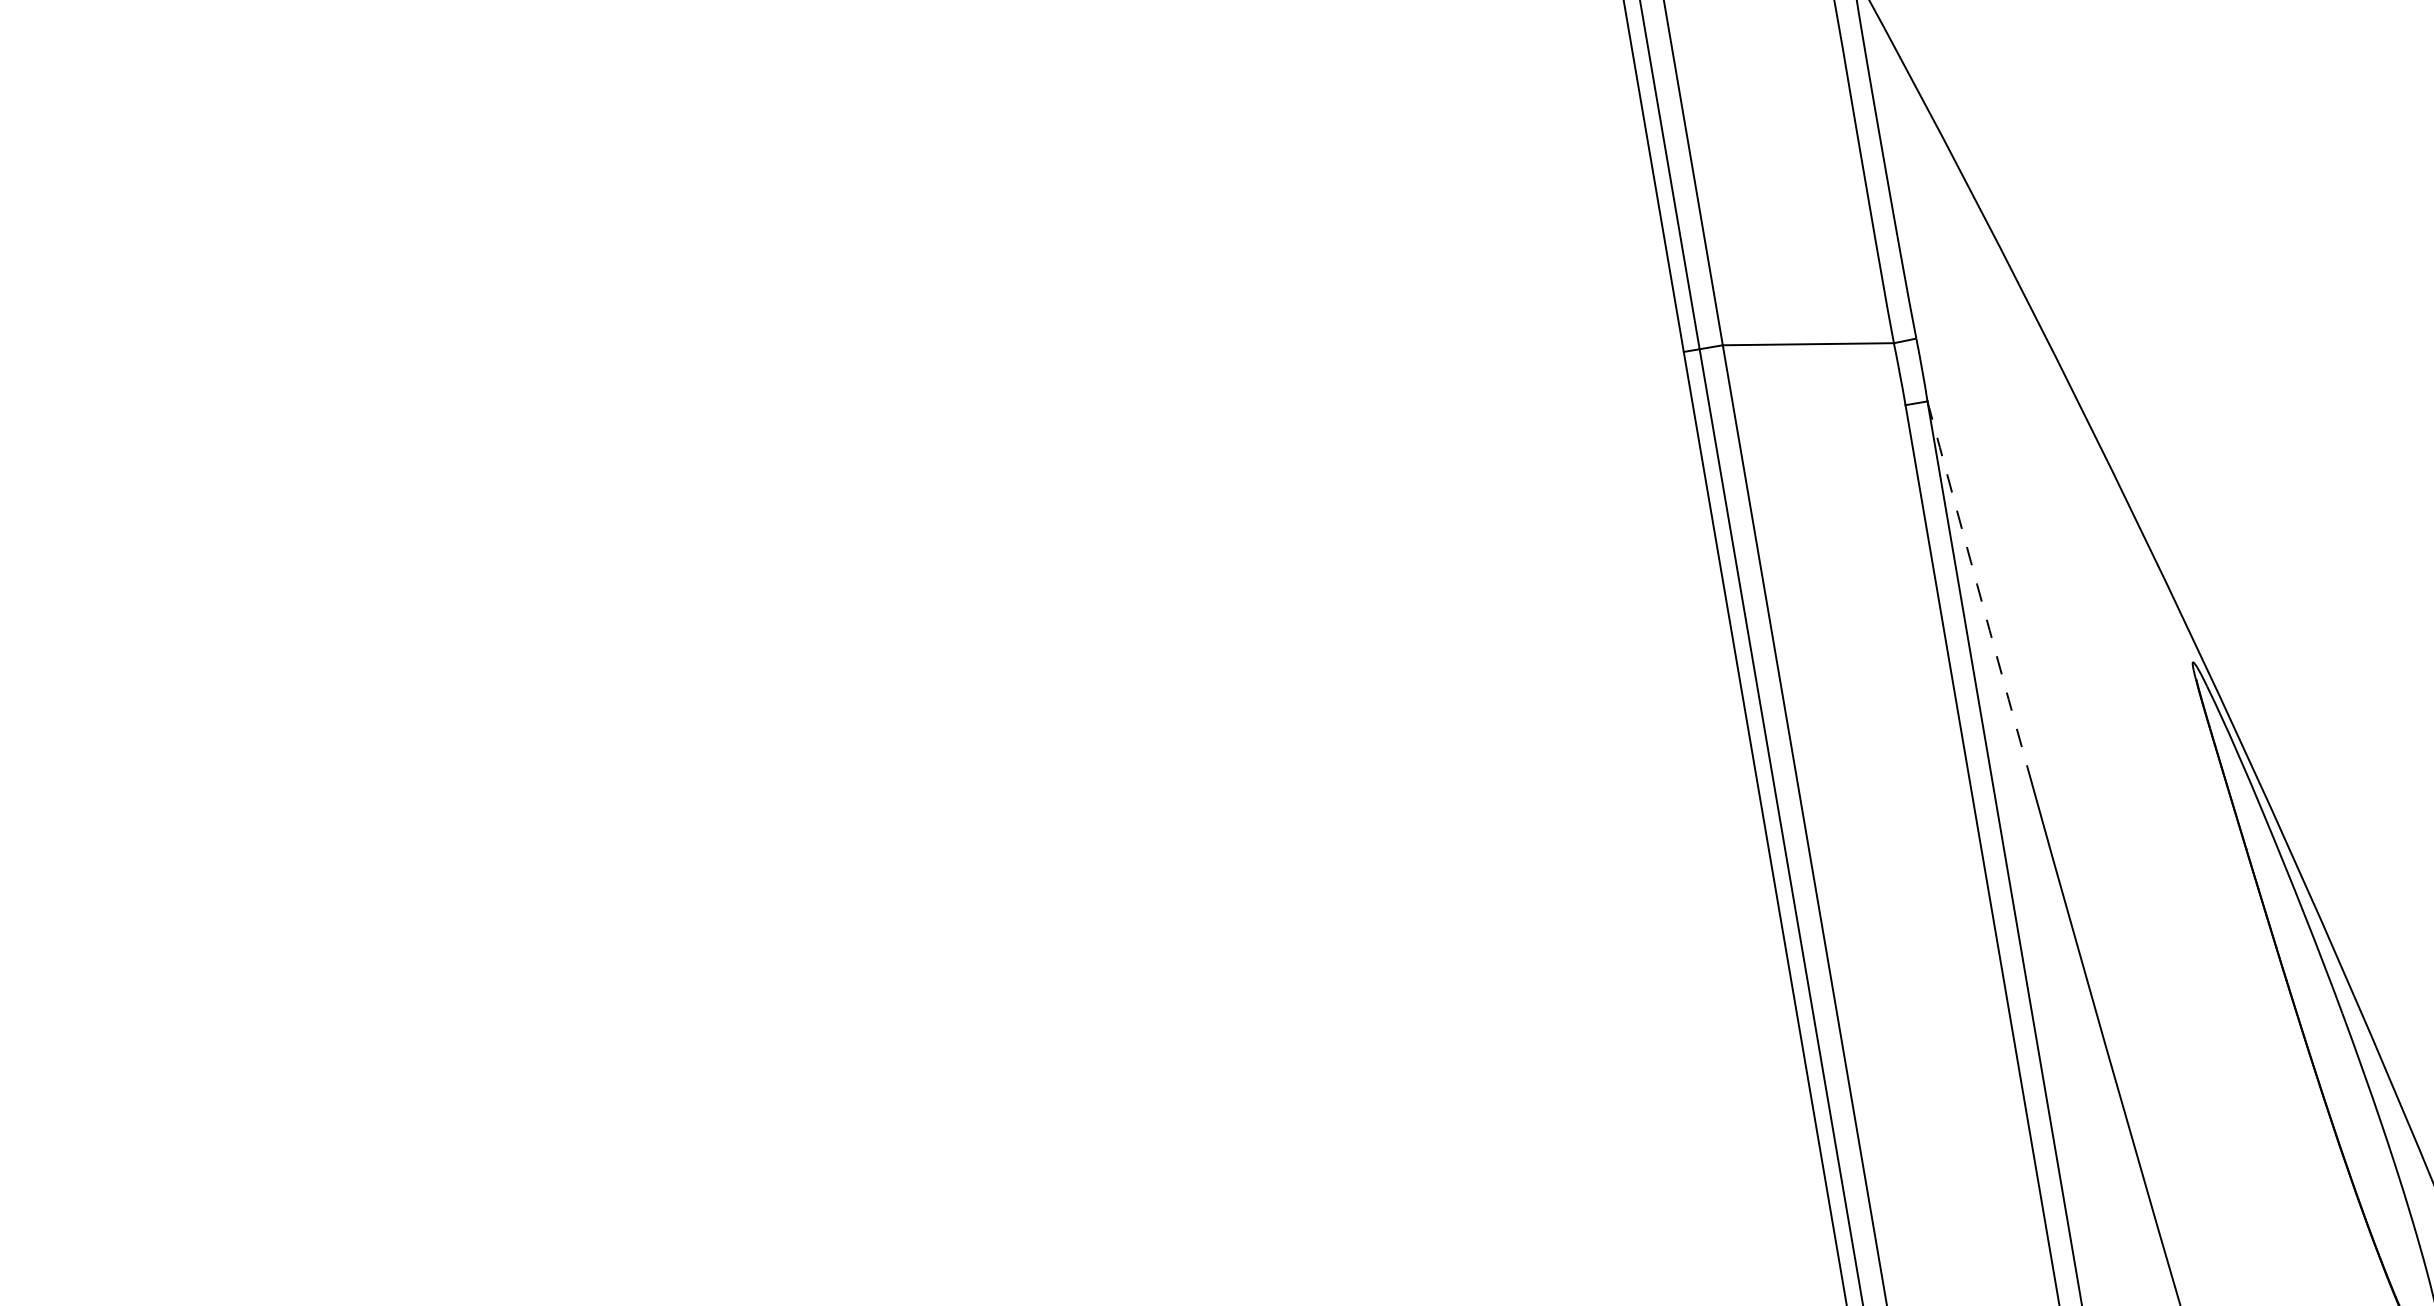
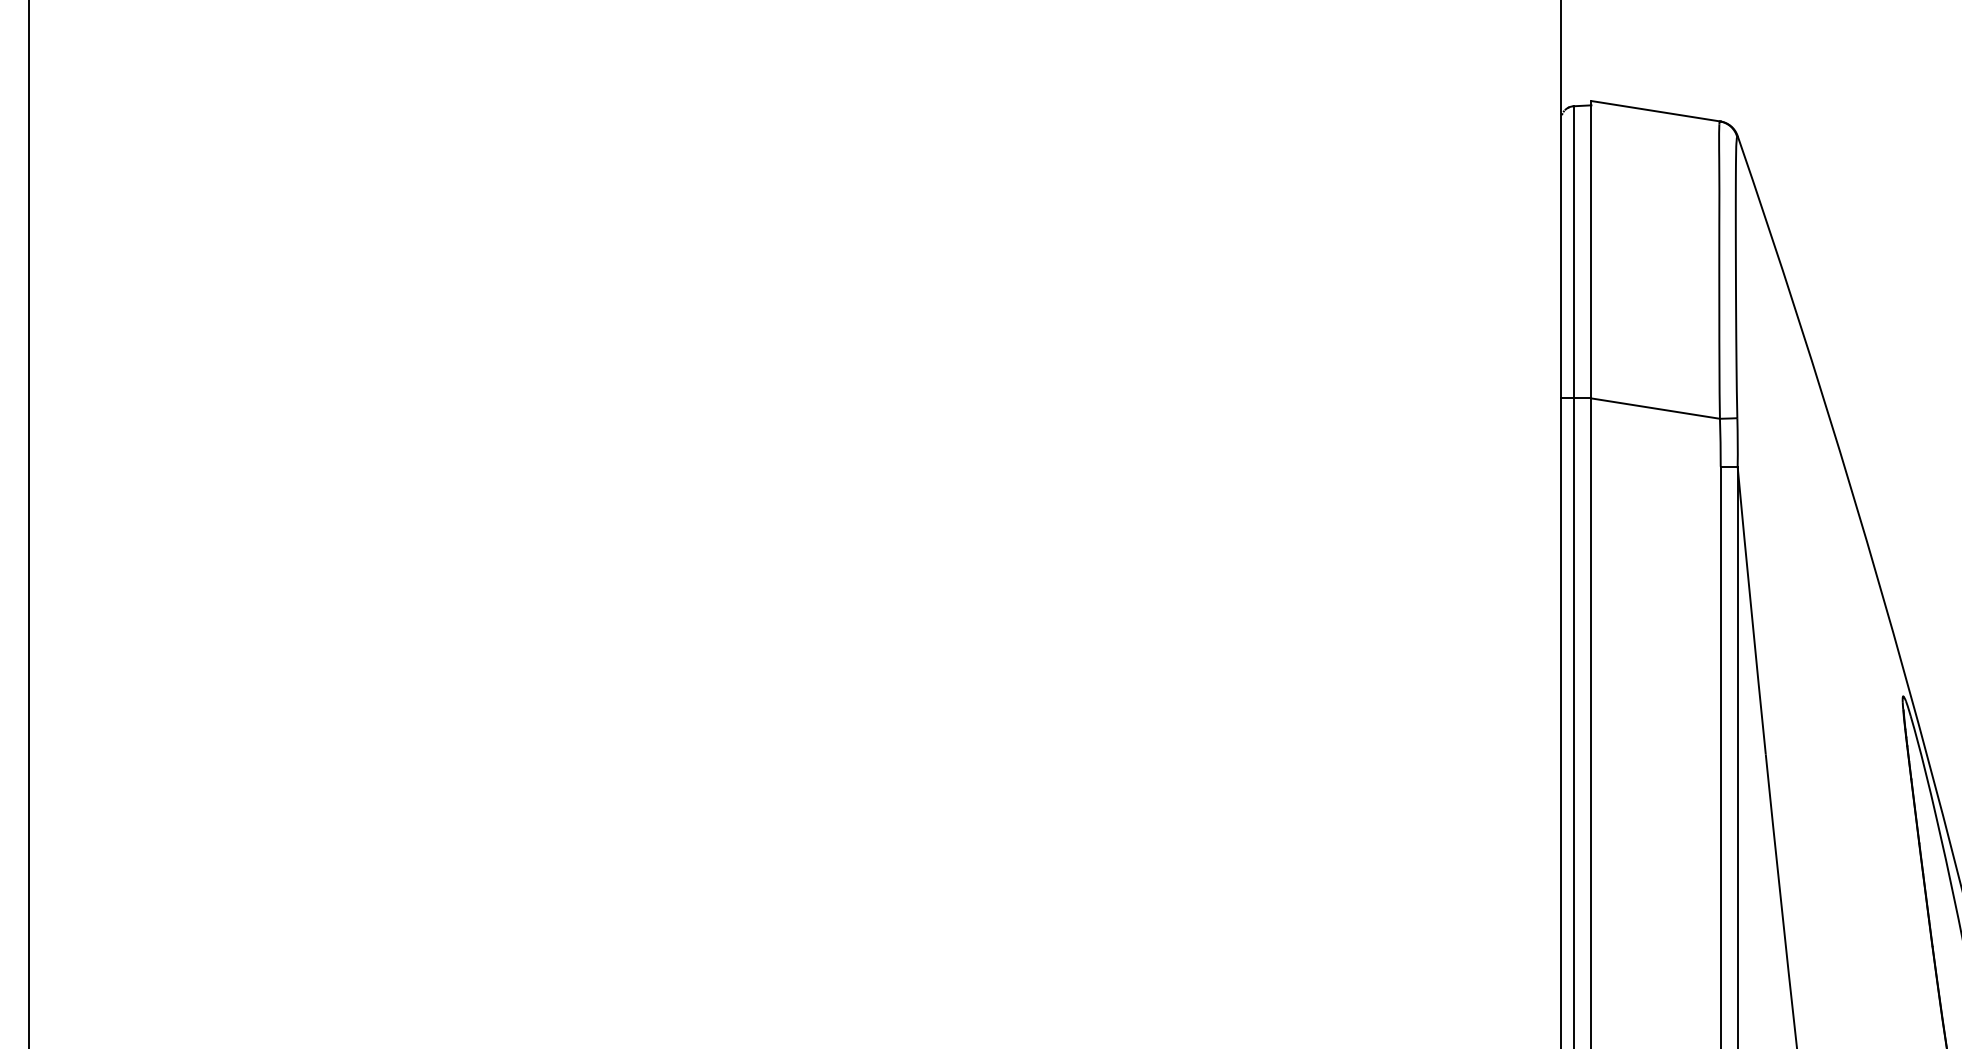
arc: (1977, 584) -> (1751, 610), dashed -> solid

